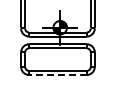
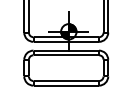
line: (57, 75) -> (65, 86), dashed -> solid

